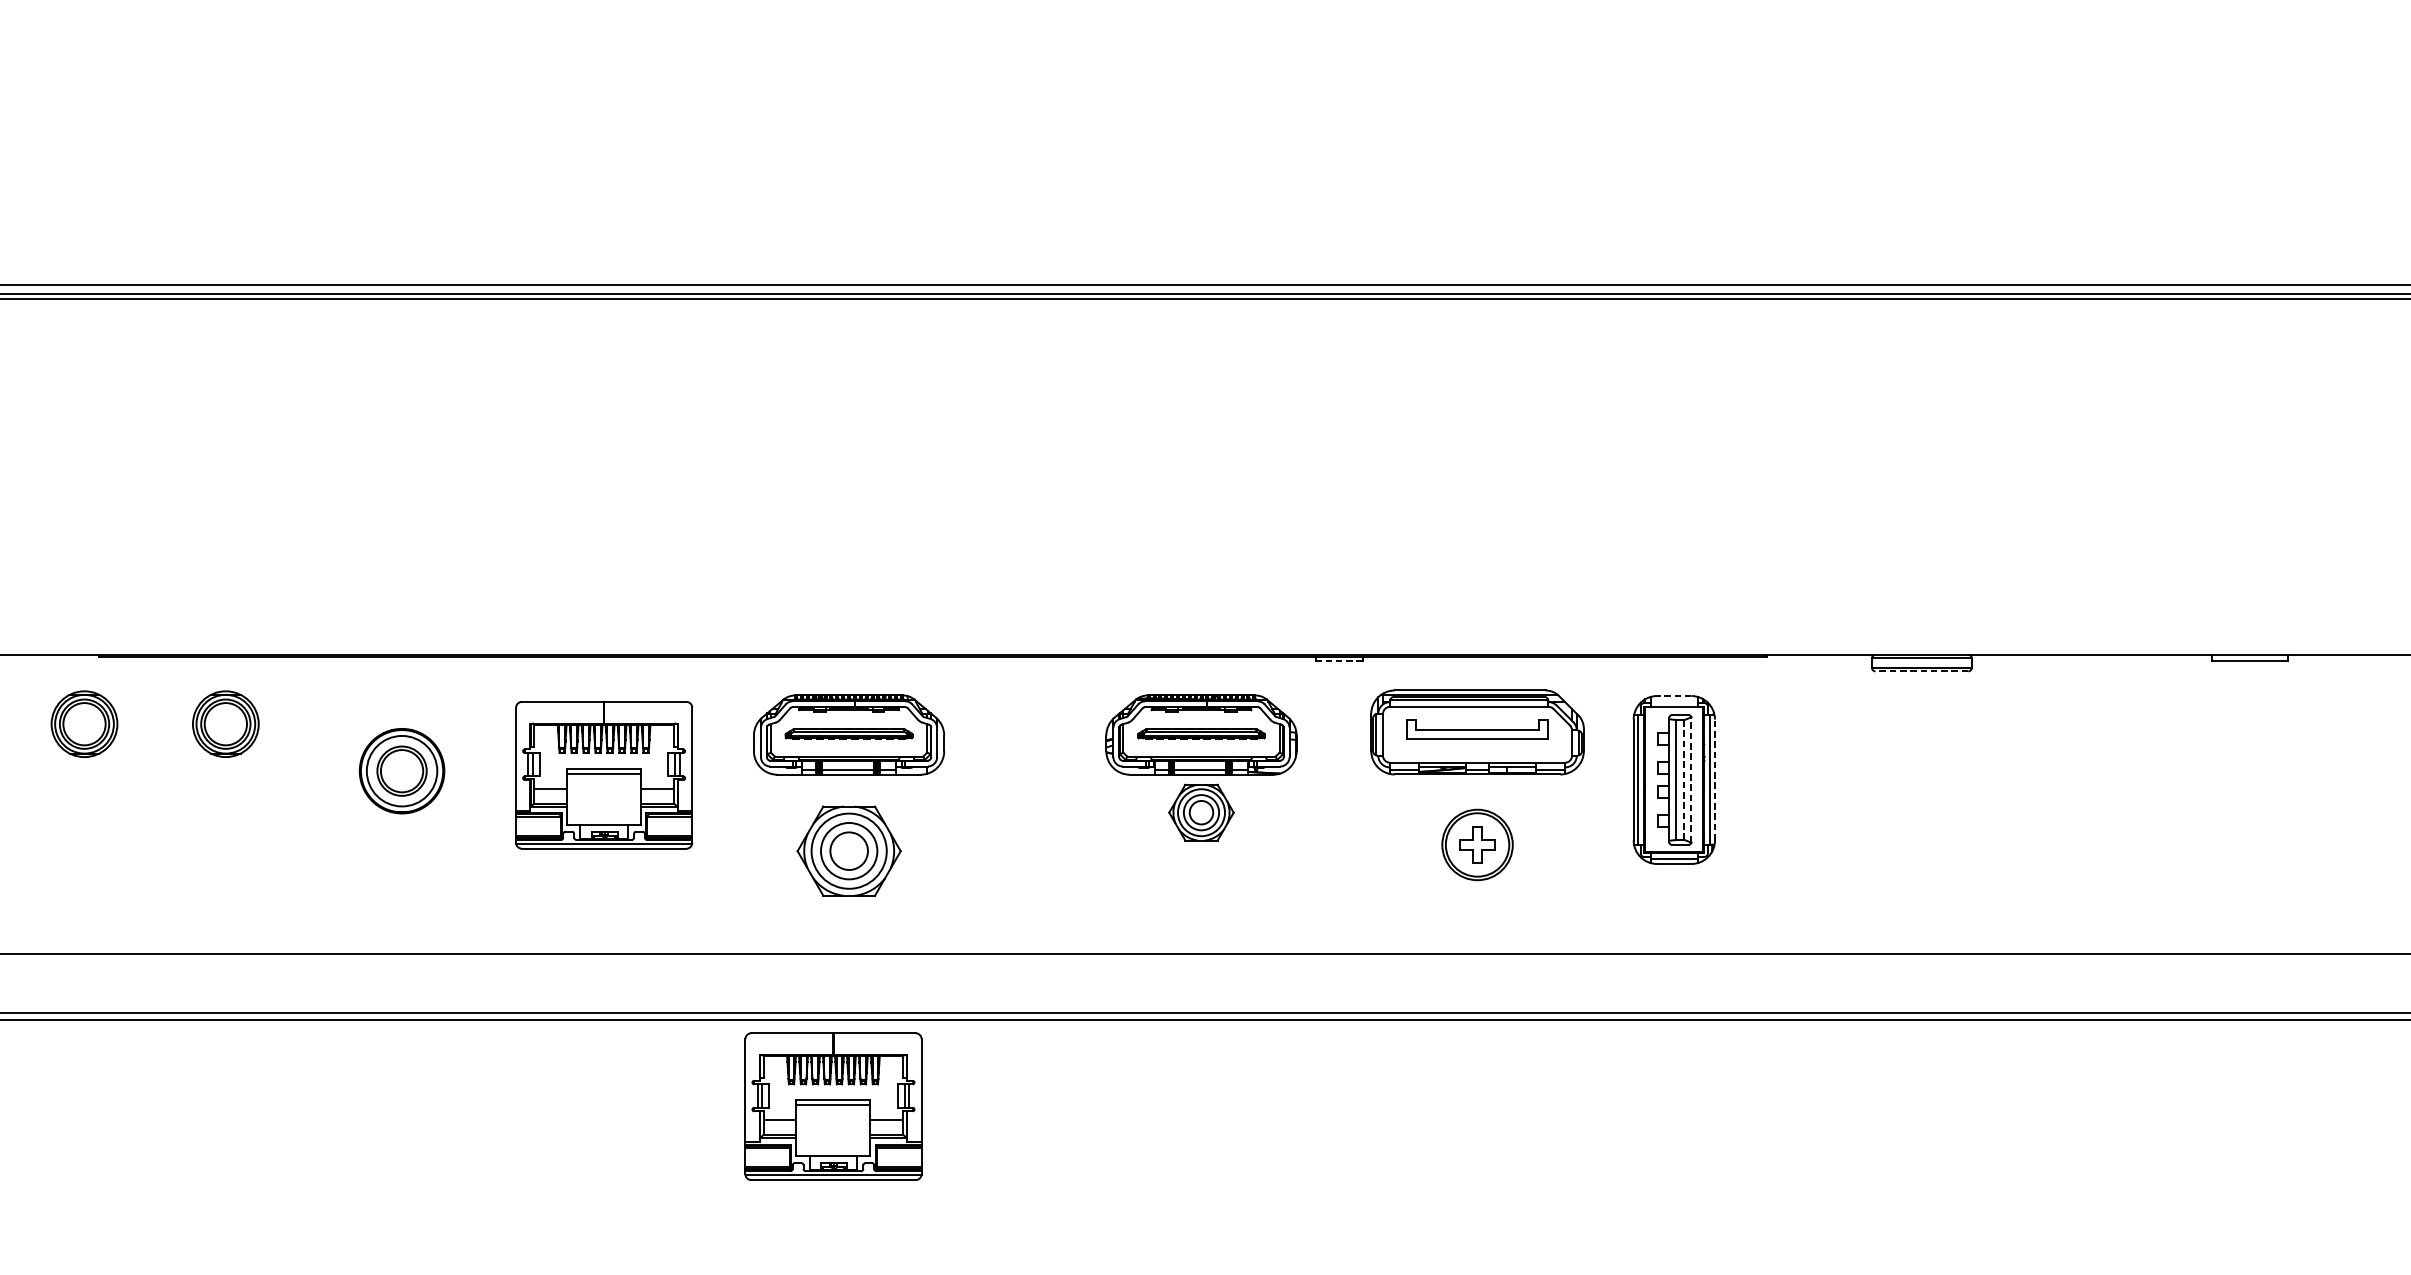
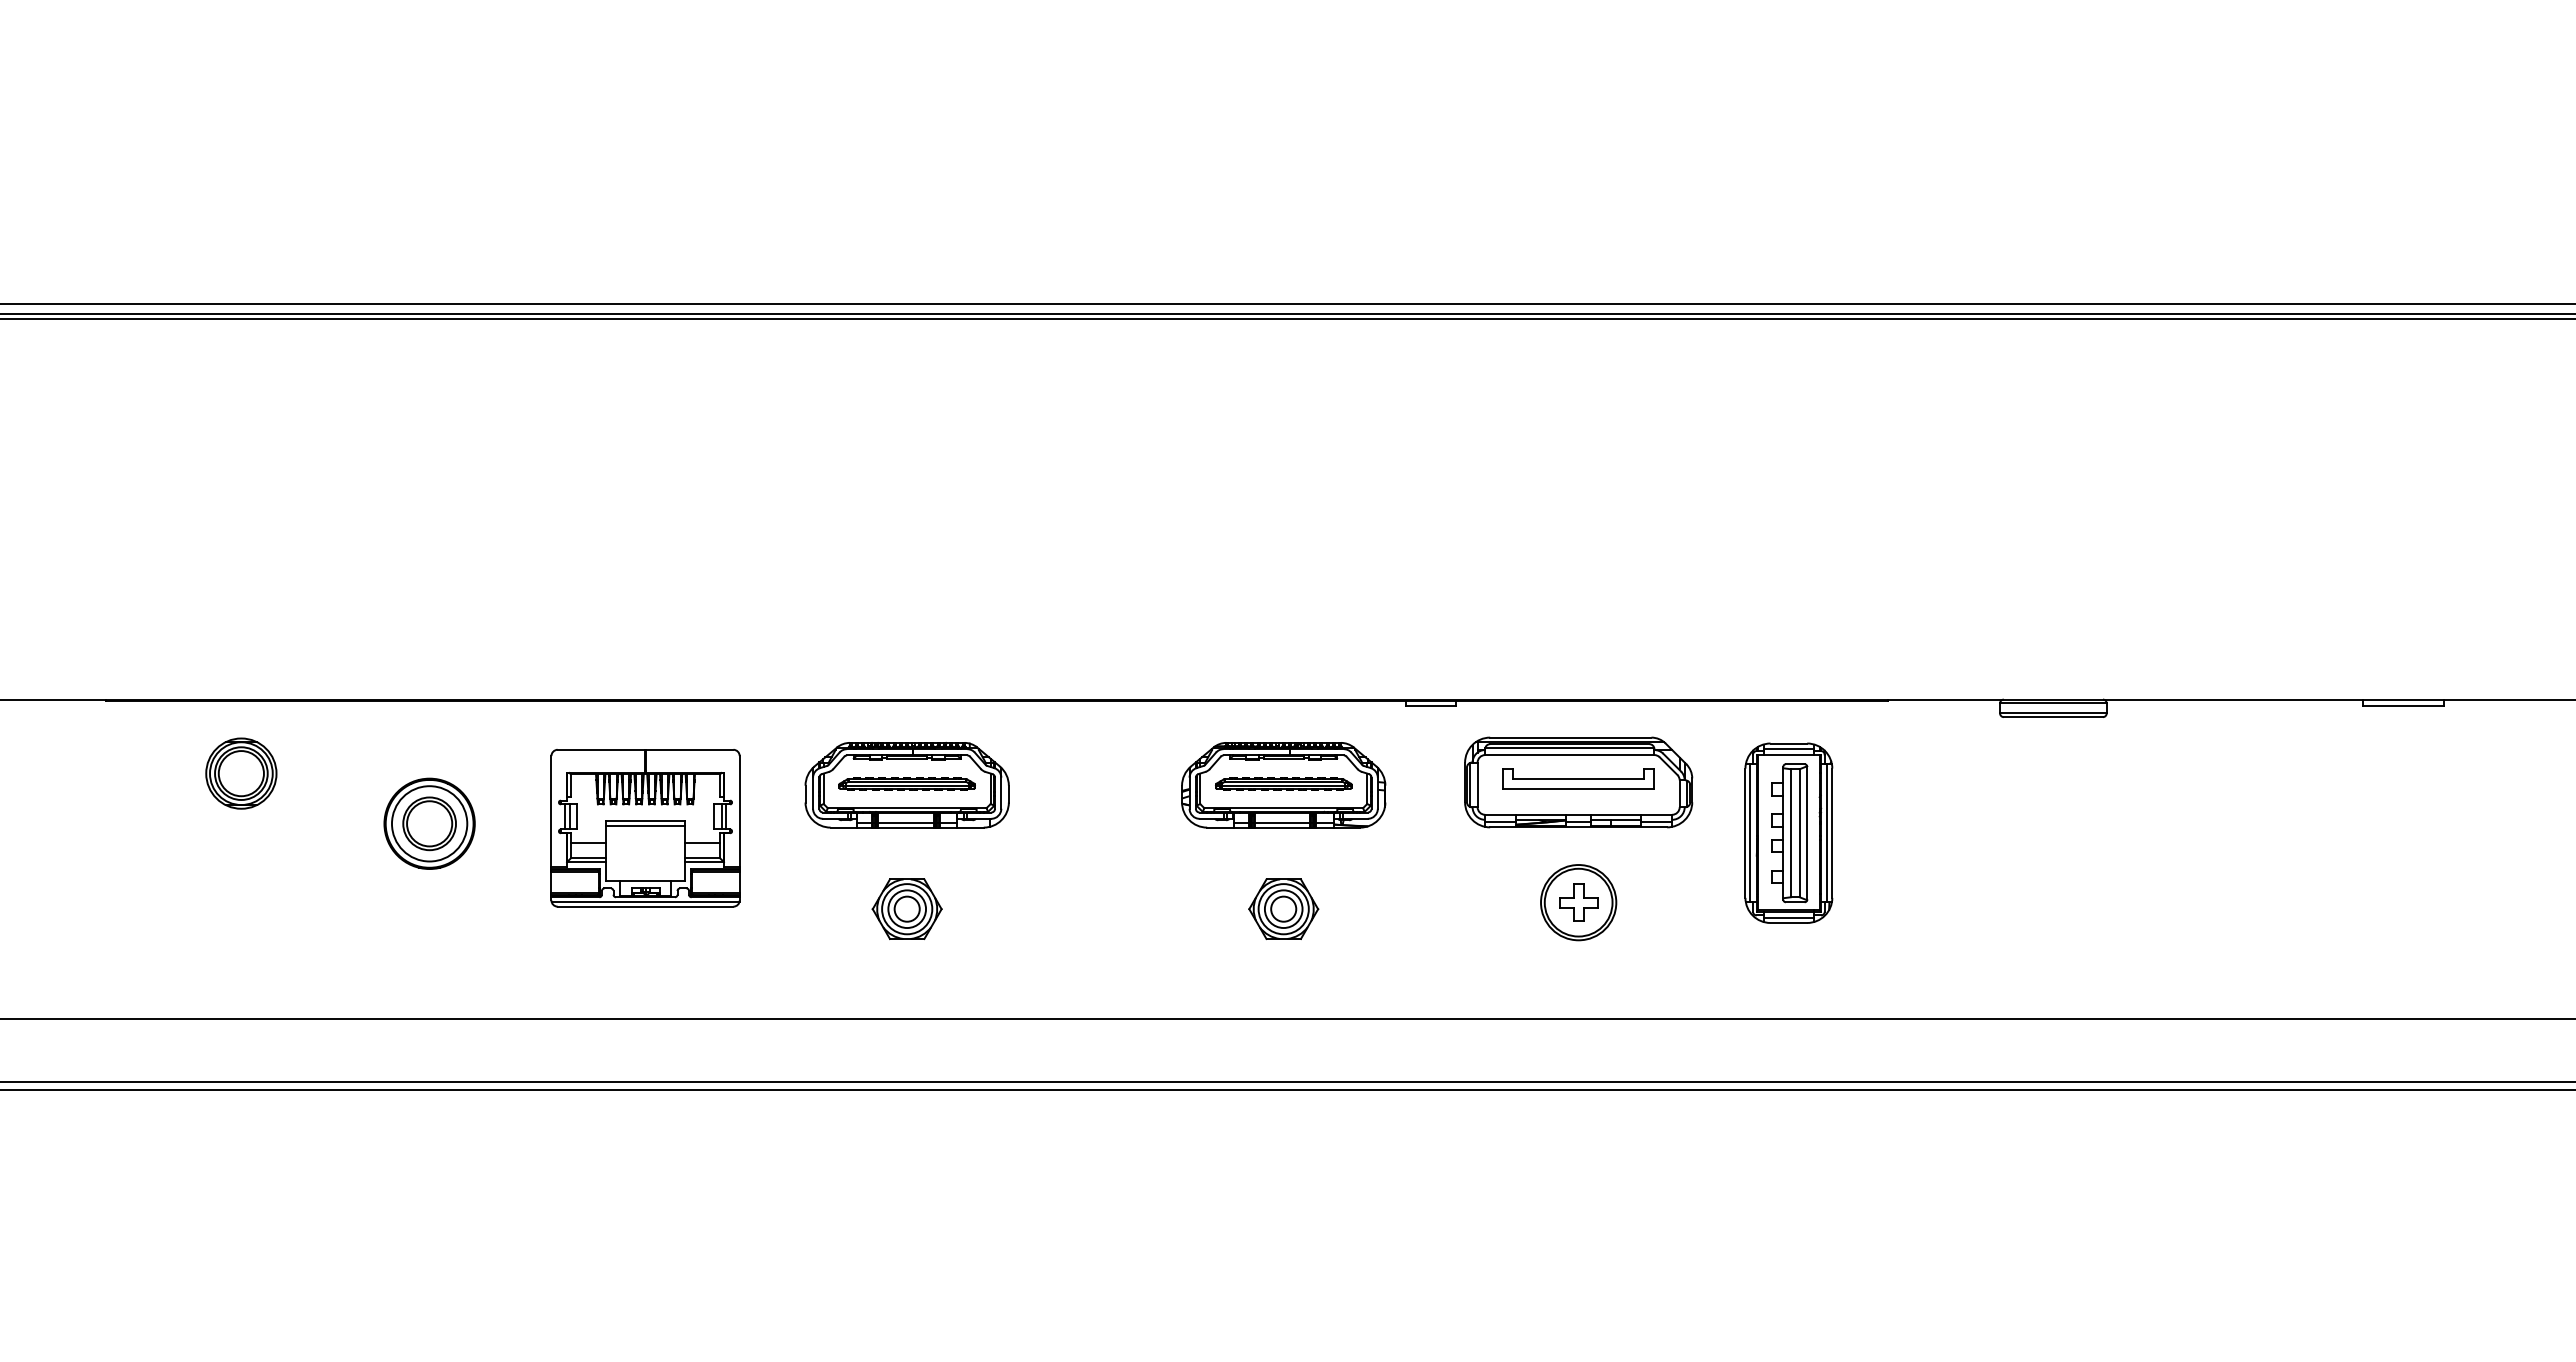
line: (1338, 660) -> (1430, 705), dashed -> solid
line: (1922, 671) -> (2053, 717), dashed -> solid
line: (1673, 696) -> (1788, 743), dashed -> solid
line: (1673, 700) -> (1788, 748), added
part: (84, 724) -> (90, 773), removed
line: (1684, 779) -> (1799, 832), dashed -> solid
line: (1691, 780) -> (1807, 833), dashed -> solid
line: (1715, 780) -> (1832, 833), dashed -> solid
part: (1201, 812) -> (1283, 908), moved
part: (848, 850) -> (906, 908), size x0.62
part: (833, 1106) -> (890, 1182), removed

